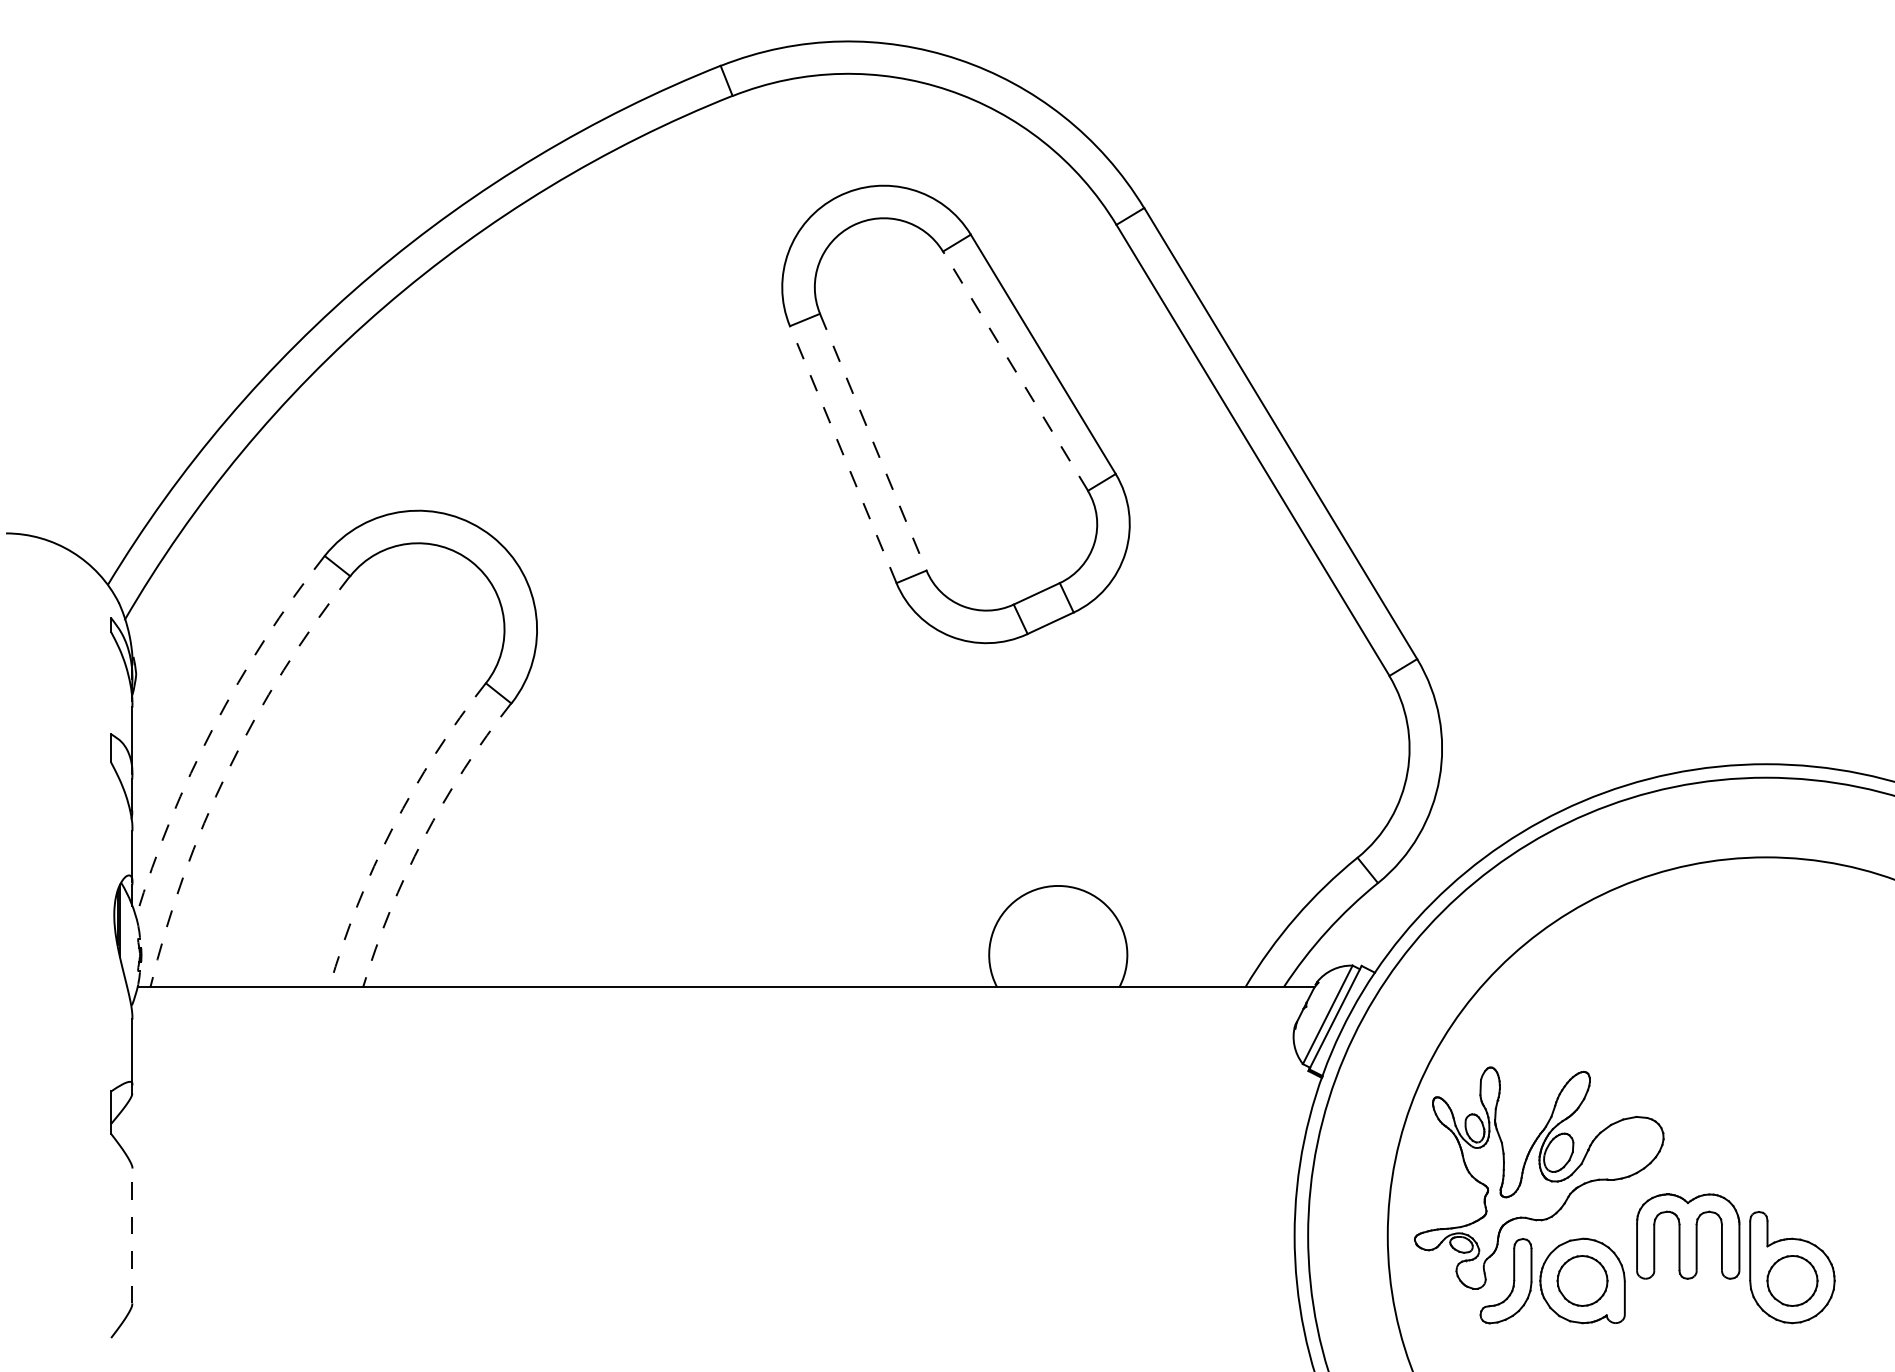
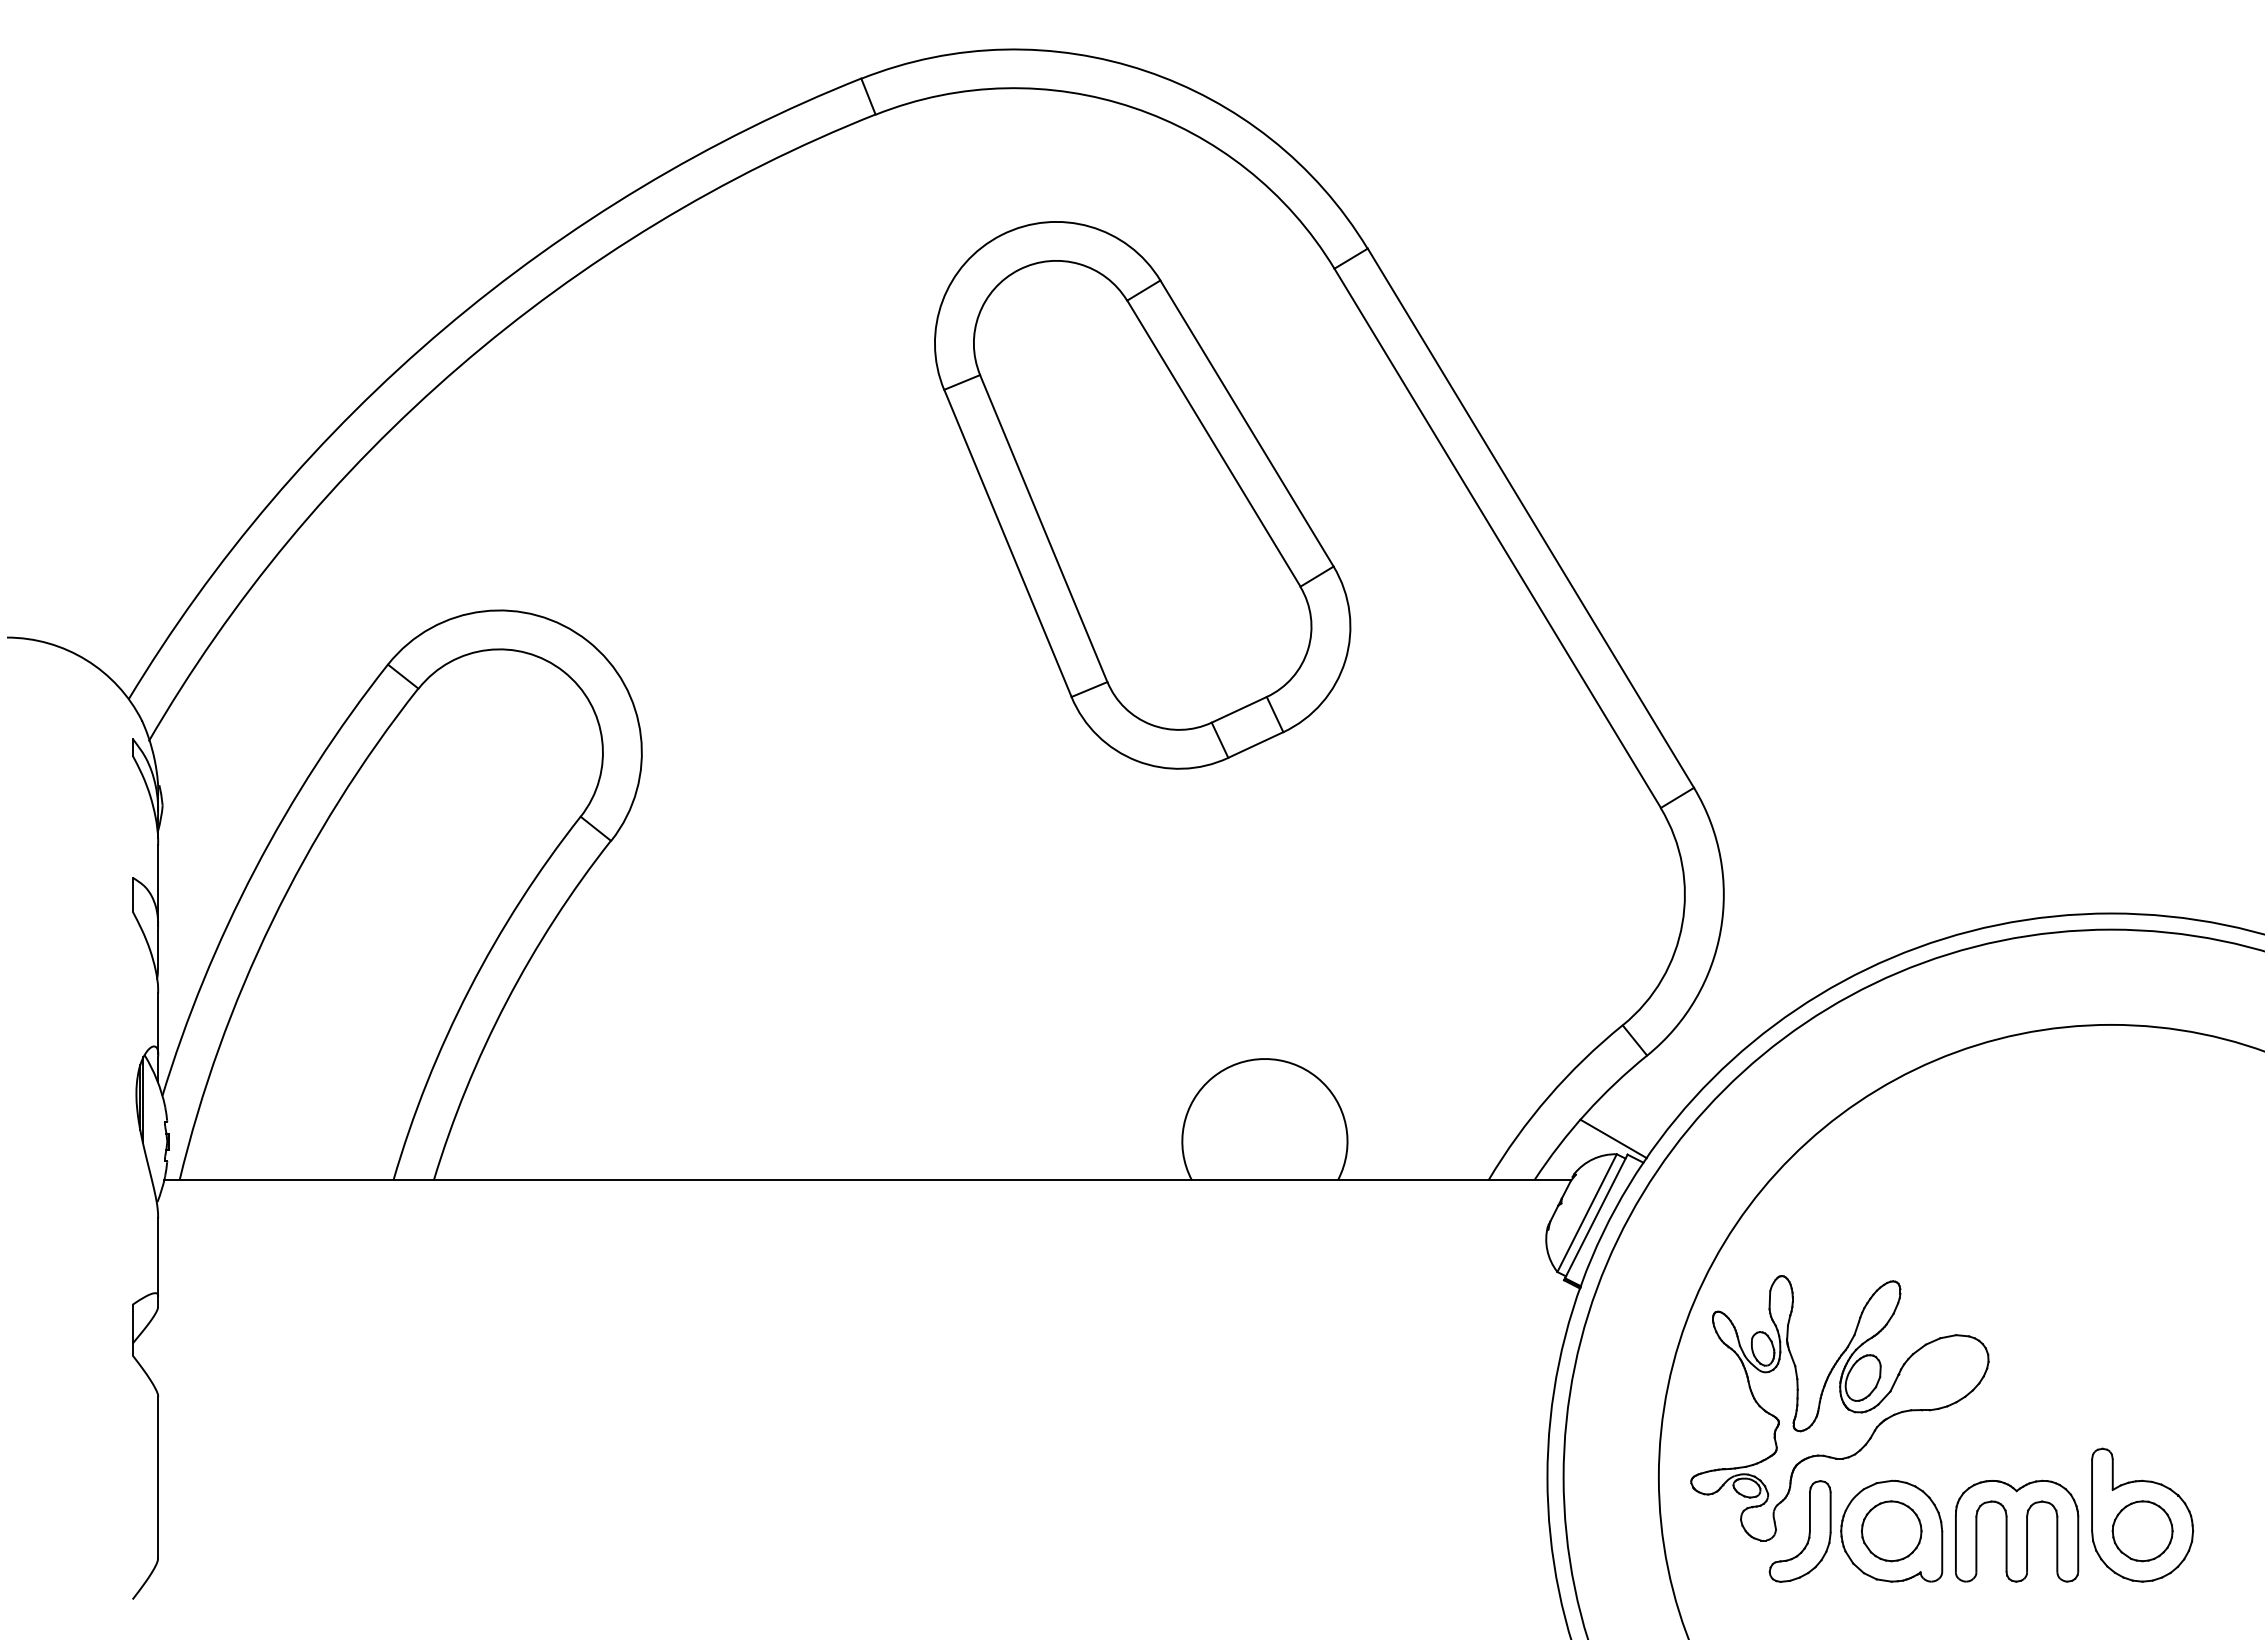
line: (1015, 371) -> (1213, 443), dashed -> solid
line: (873, 442) -> (1043, 529), dashed -> solid
line: (842, 453) -> (1007, 542), dashed -> solid
arc: (213, 727) -> (255, 869), dashed -> solid
arc: (228, 770) -> (272, 921), dashed -> solid
arc: (392, 827) -> (469, 989), dashed -> solid
arc: (423, 838) -> (506, 1002), dashed -> solid
line: (1349, 952) -> (1613, 1138), added
line: (132, 1235) -> (158, 1477), dashed -> solid
part: (1687, 1235) -> (2016, 1530), moved

